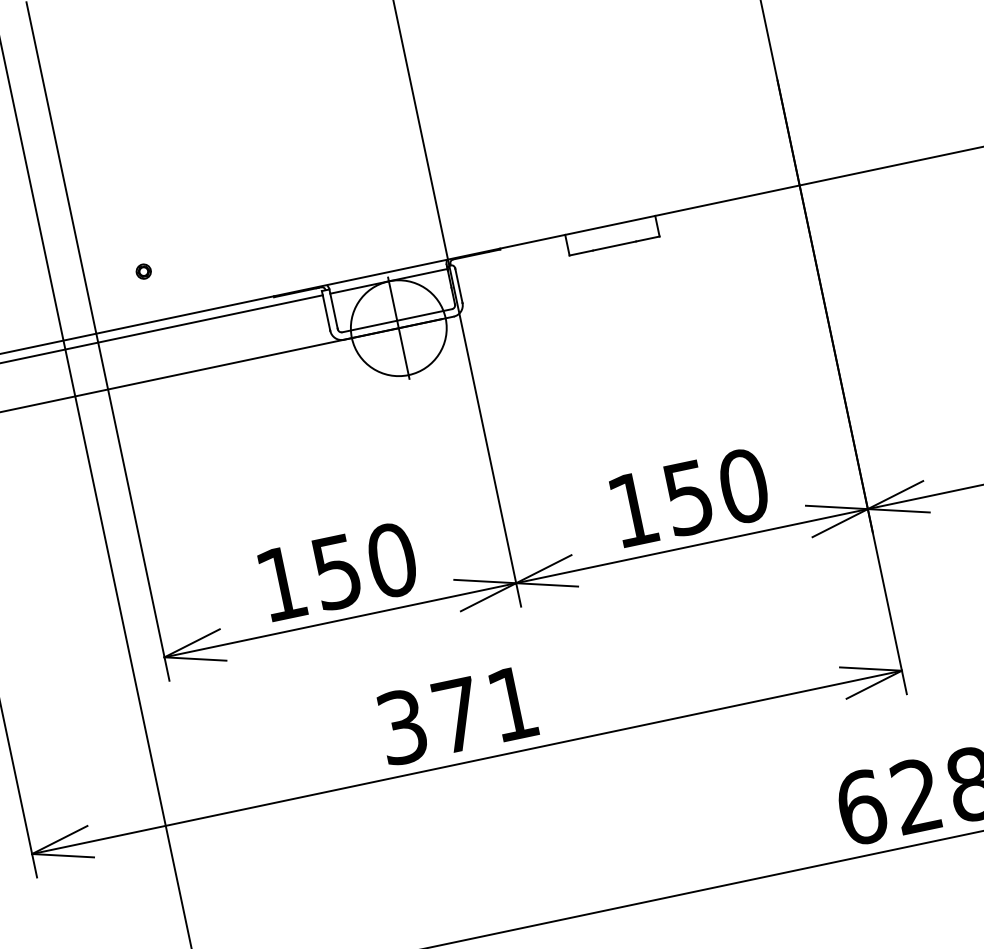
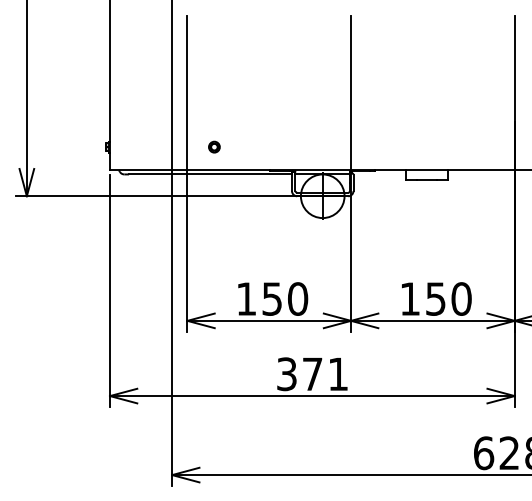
part: (143, 270) -> (214, 146), size x1.67

